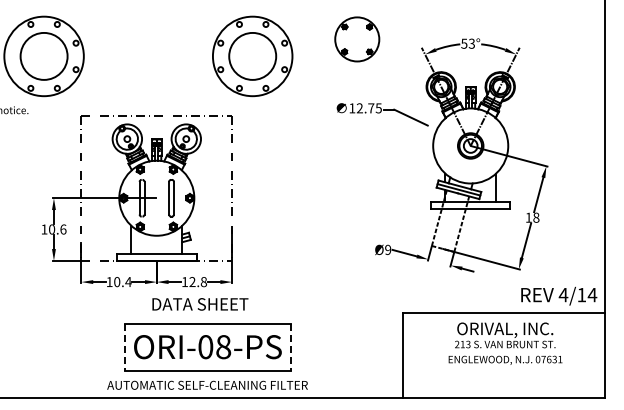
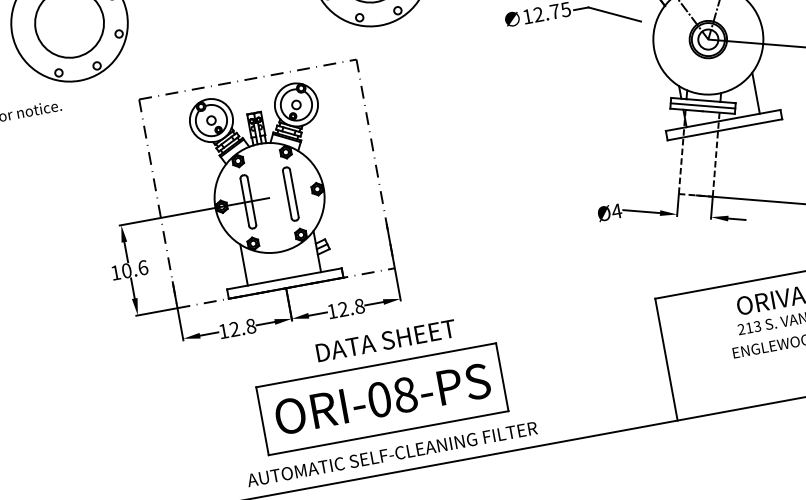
text: (387, 249) -> (615, 210), Ø9 -> Ø4
text: (122, 282) -> (242, 328), 10.4 -> 12.8
text: (200, 304) -> (386, 340), moved
line: (124, 347) -> (262, 421), dashed -> solid
line: (290, 347) -> (501, 377), dashed -> solid

